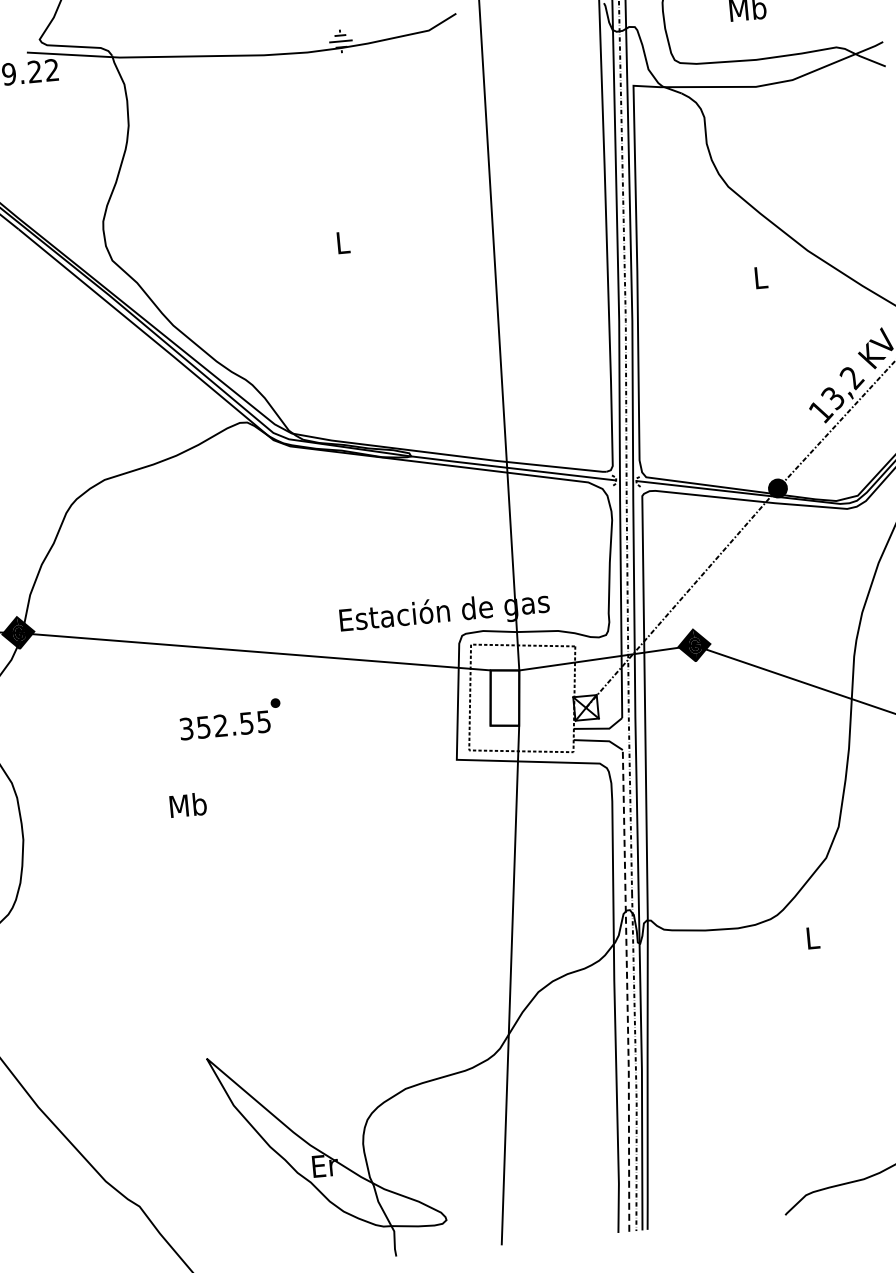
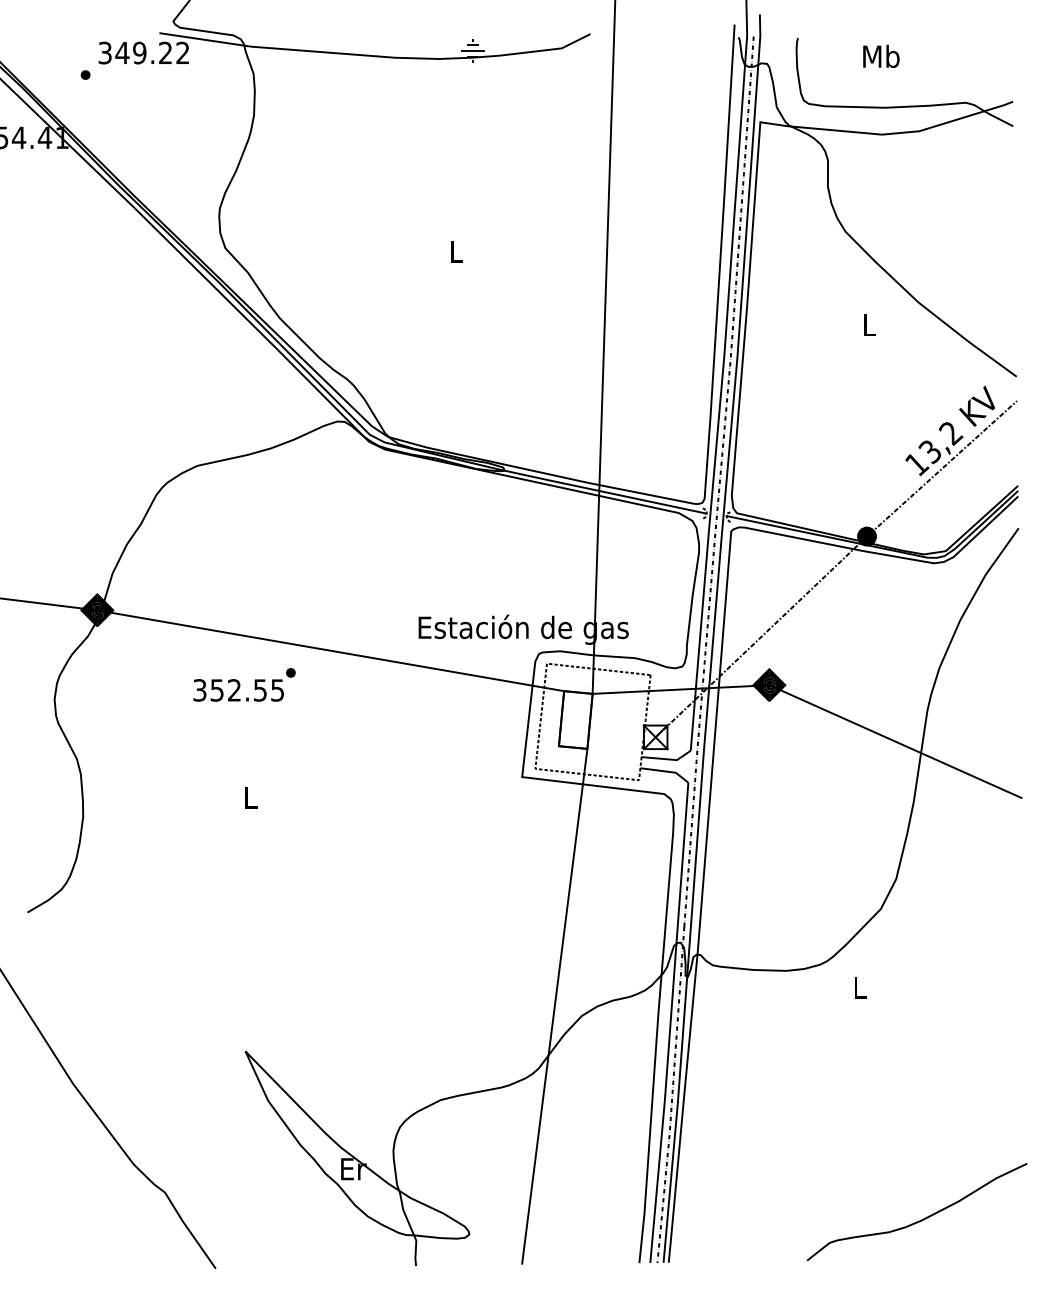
text: (230, 718) -> (244, 684), moved
text: (188, 804) -> (250, 796), Mb -> L
line: (627, 991) -> (670, 1023), dashed -> solid

